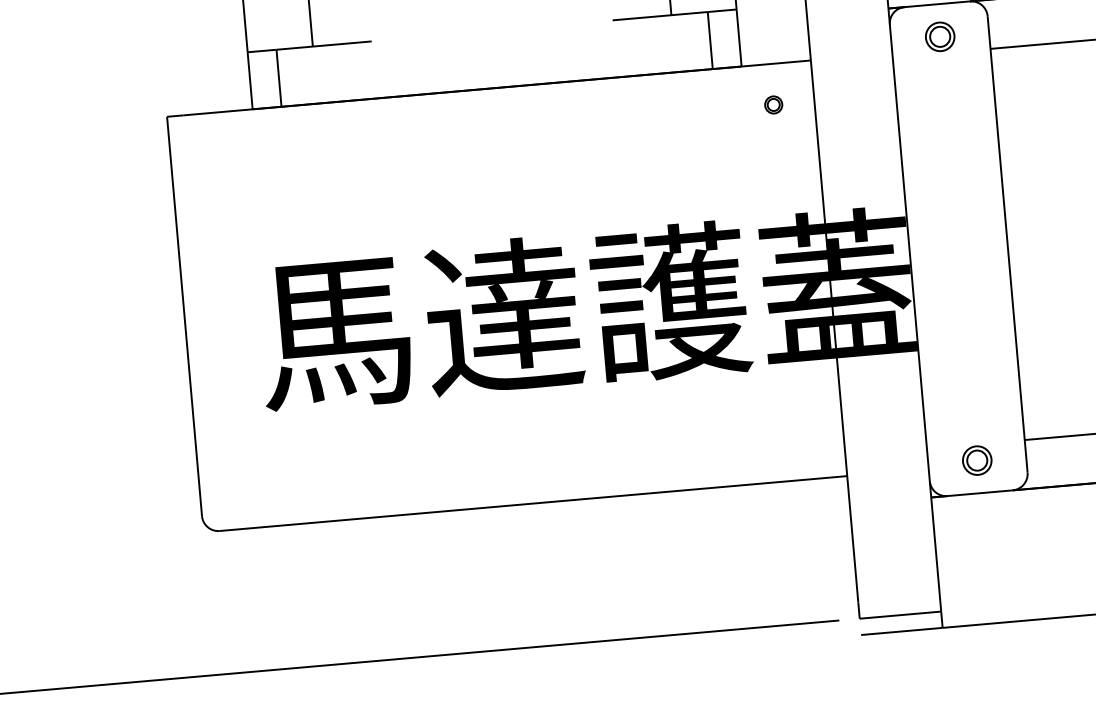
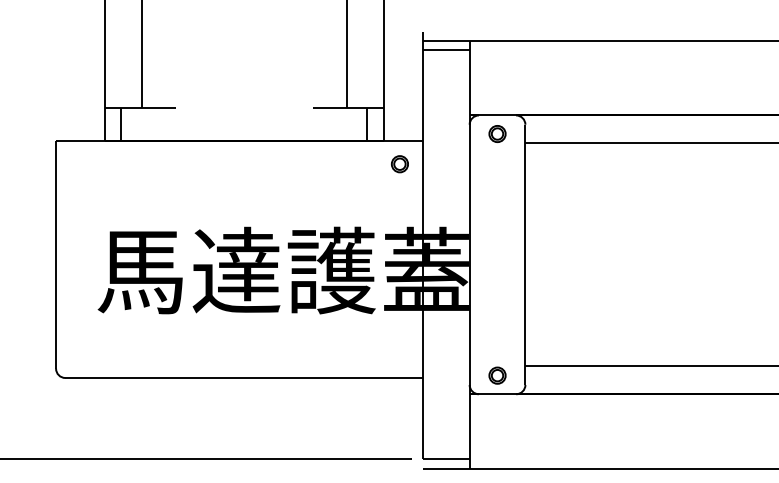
part: (772, 105) -> (399, 164), size x1.67

